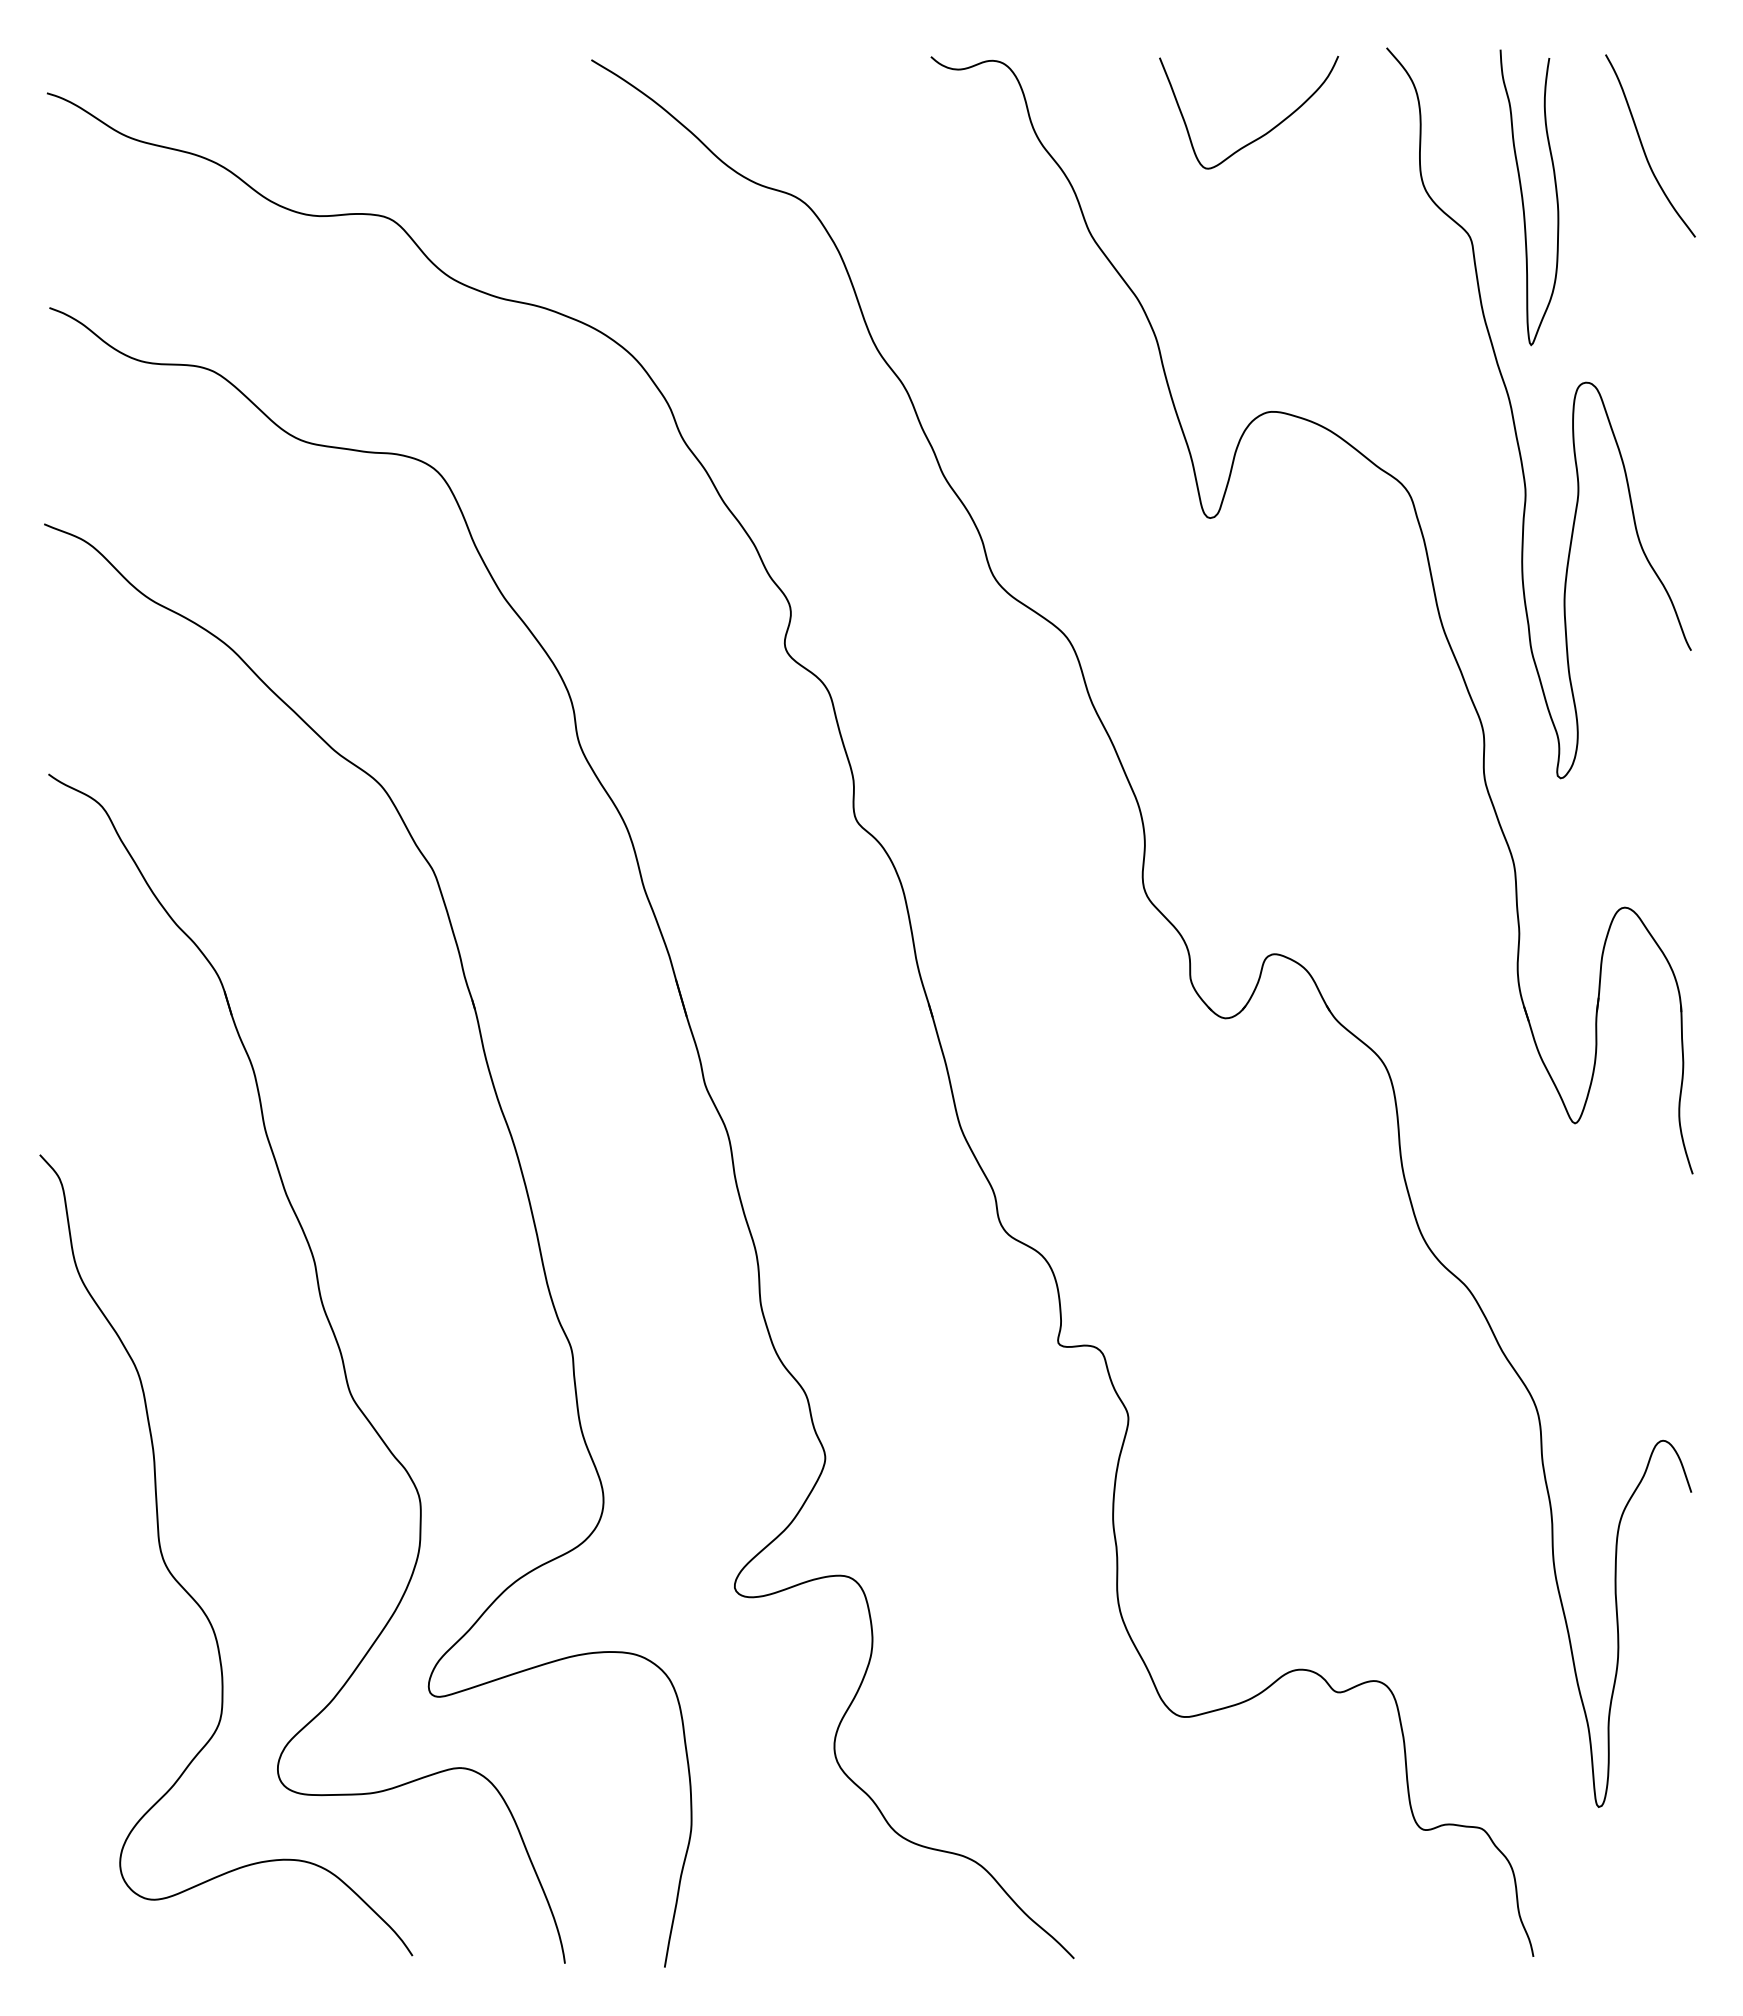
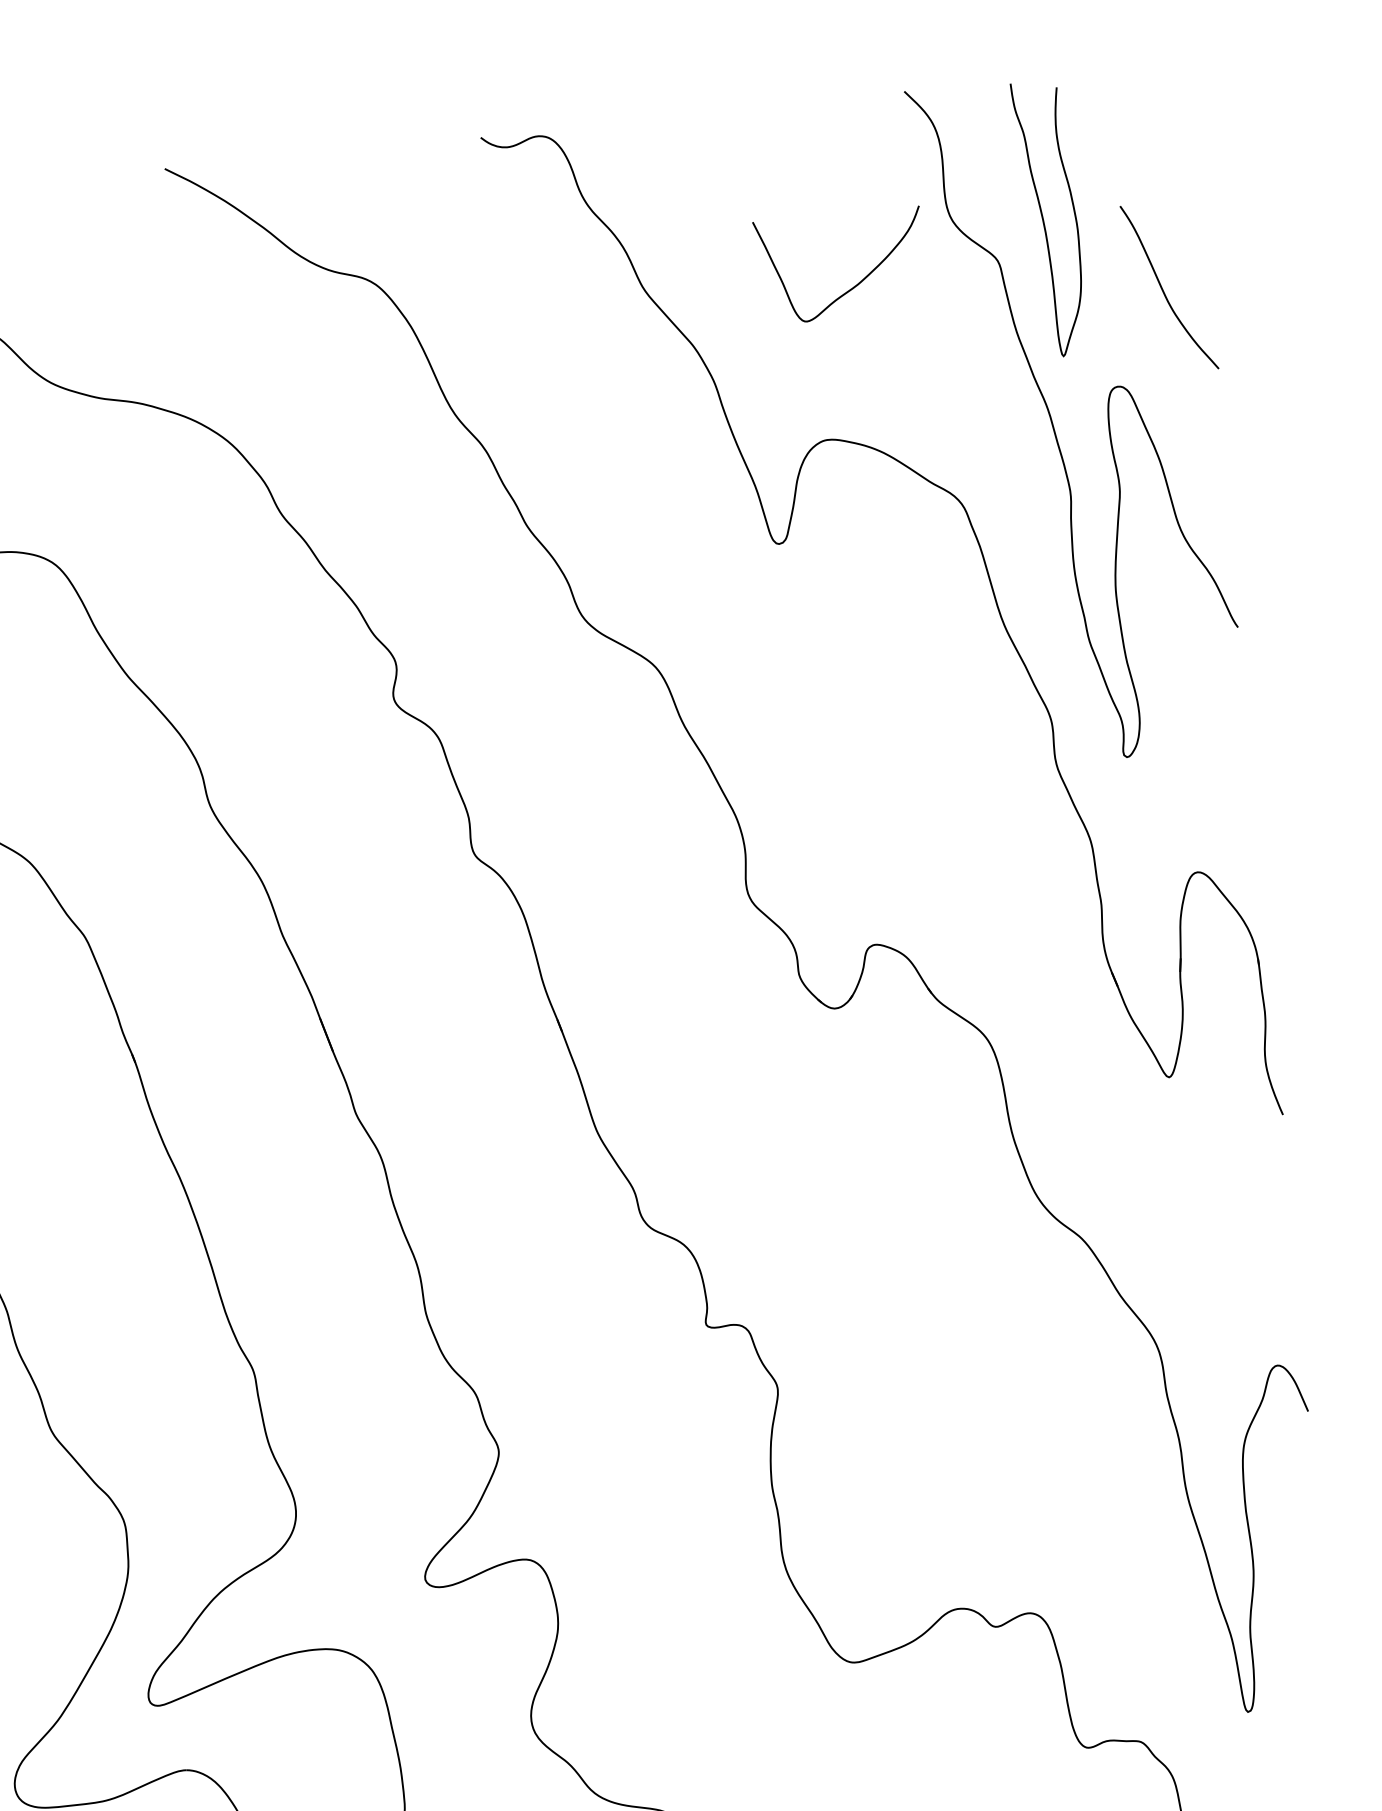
curve: (1264, 133) -> (856, 284), moved
curve: (1644, 148) -> (1164, 290), moved

